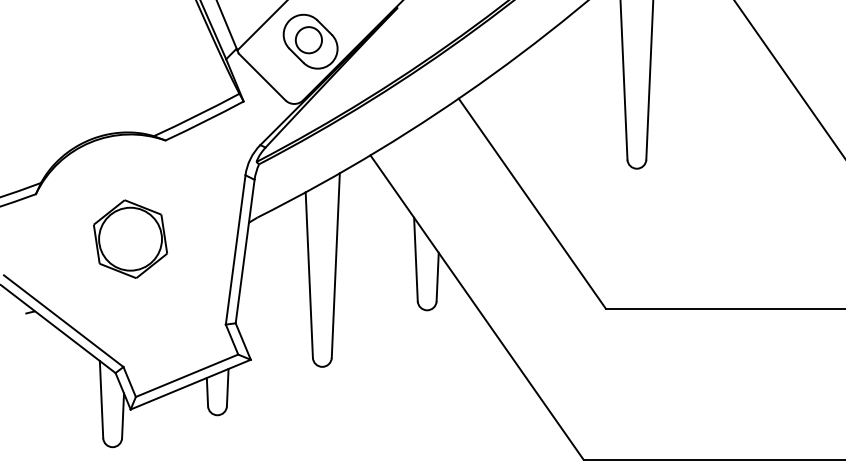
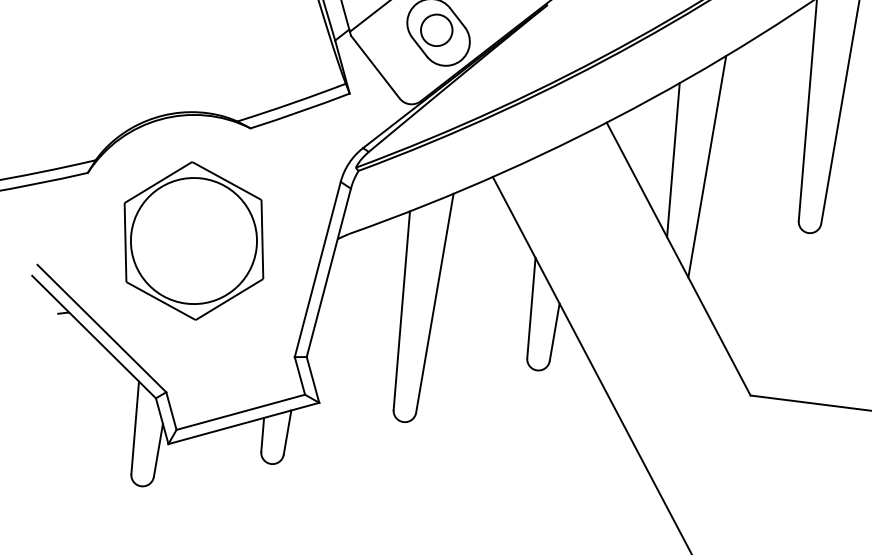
line: (517, 122) -> (673, 159), added
line: (546, 124) -> (707, 166), added
part: (130, 238) -> (194, 240), size x1.67

